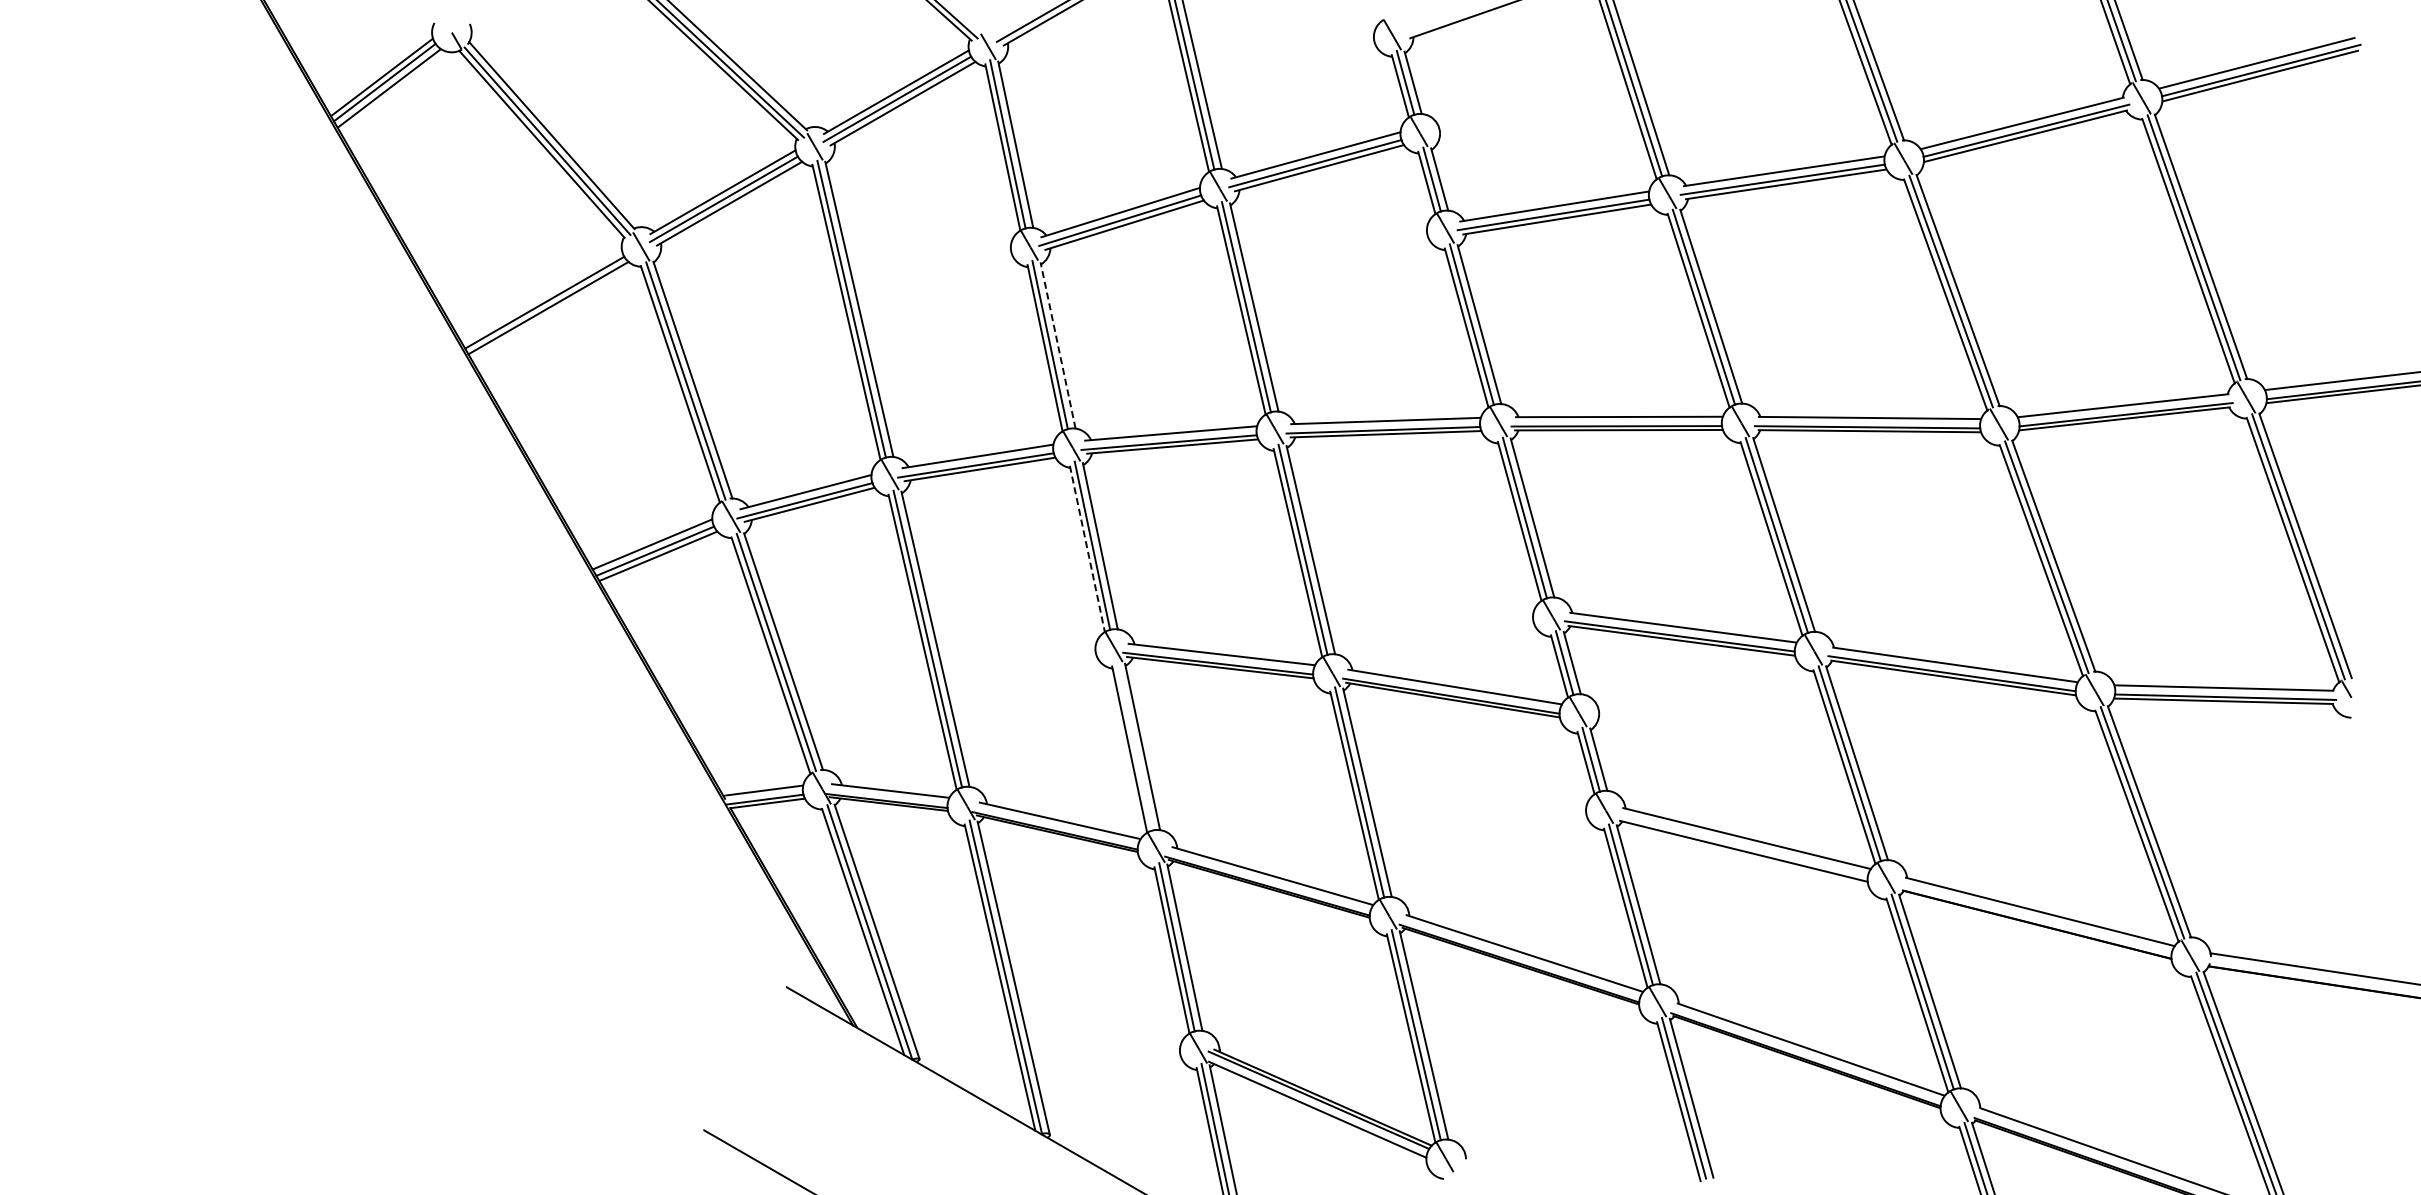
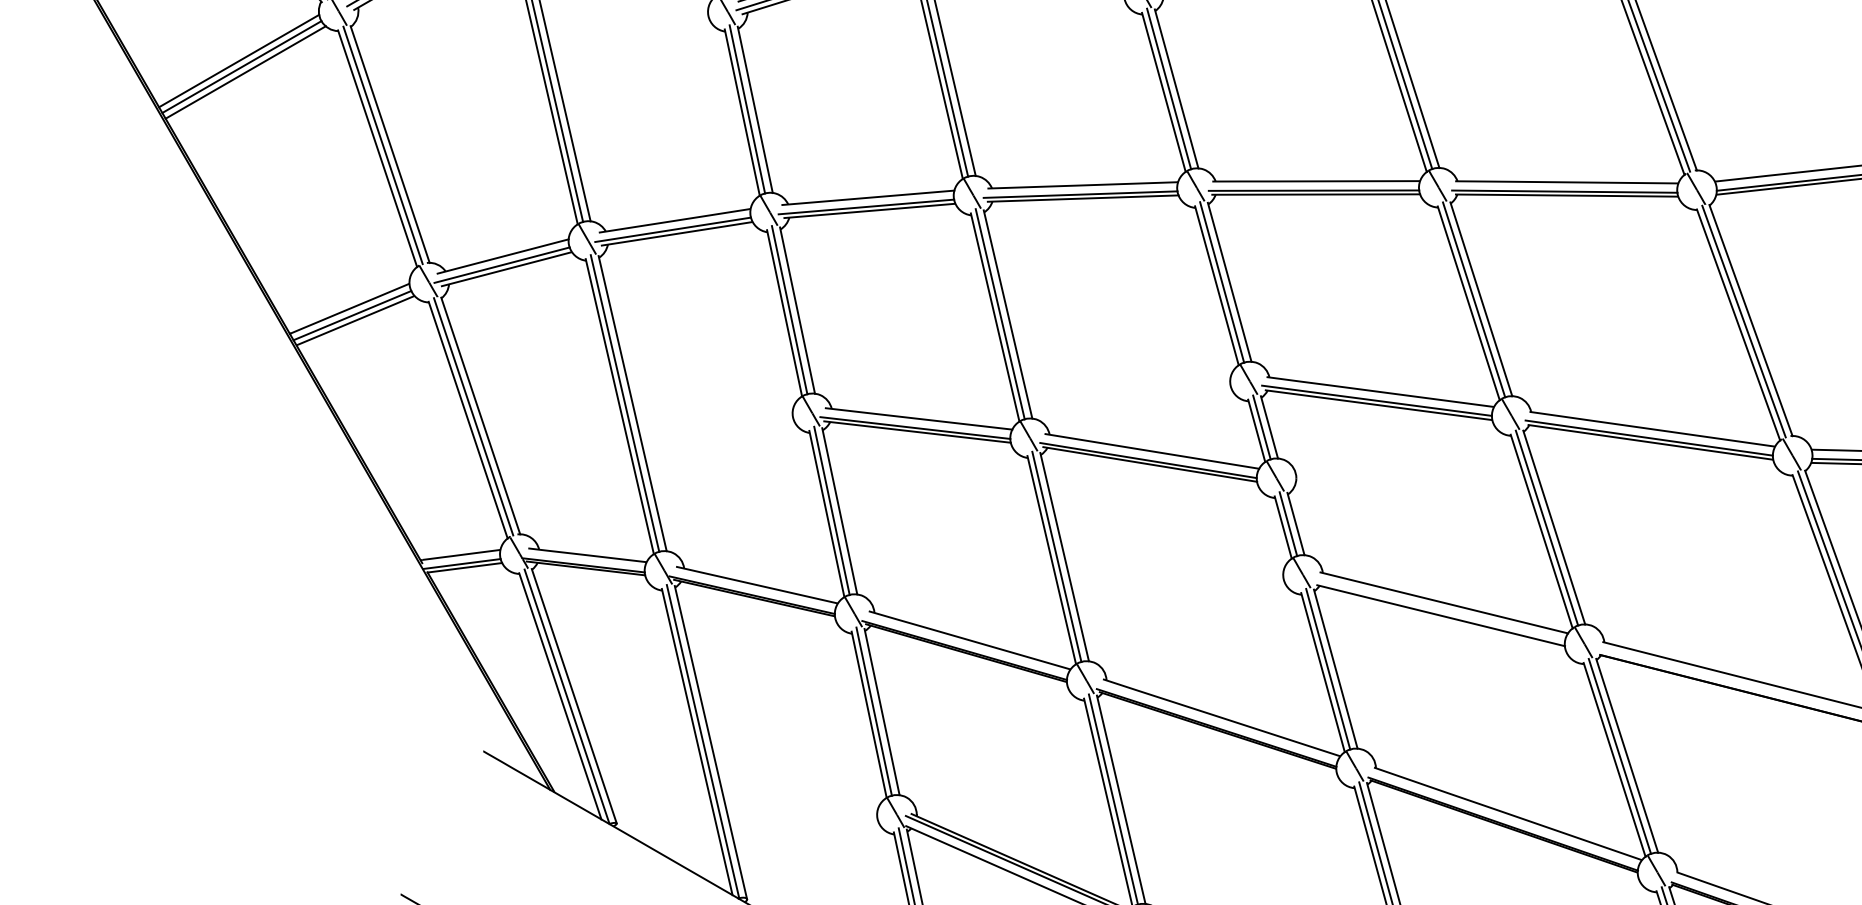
line: (541, 296) -> (238, 60), added
line: (1058, 345) -> (755, 109), dashed -> solid
line: (1087, 549) -> (784, 313), dashed -> solid
line: (1134, 746) -> (831, 510), added

